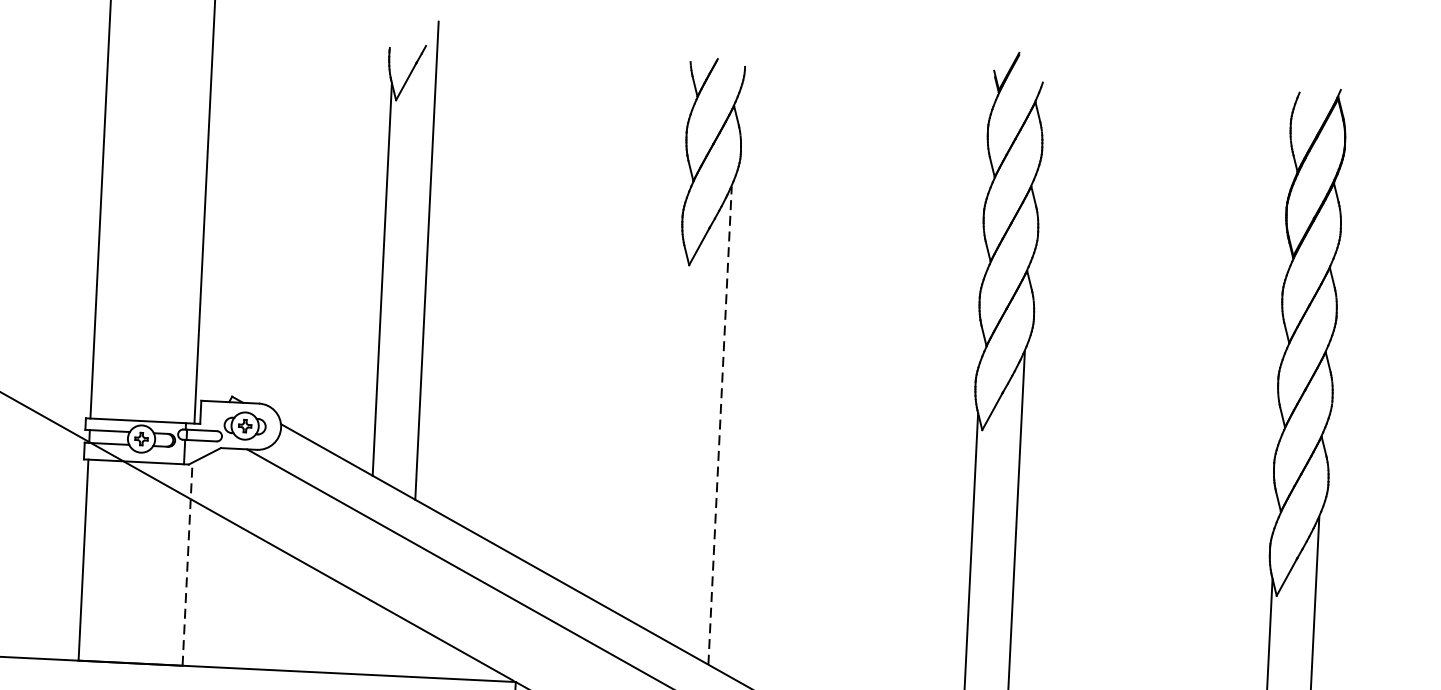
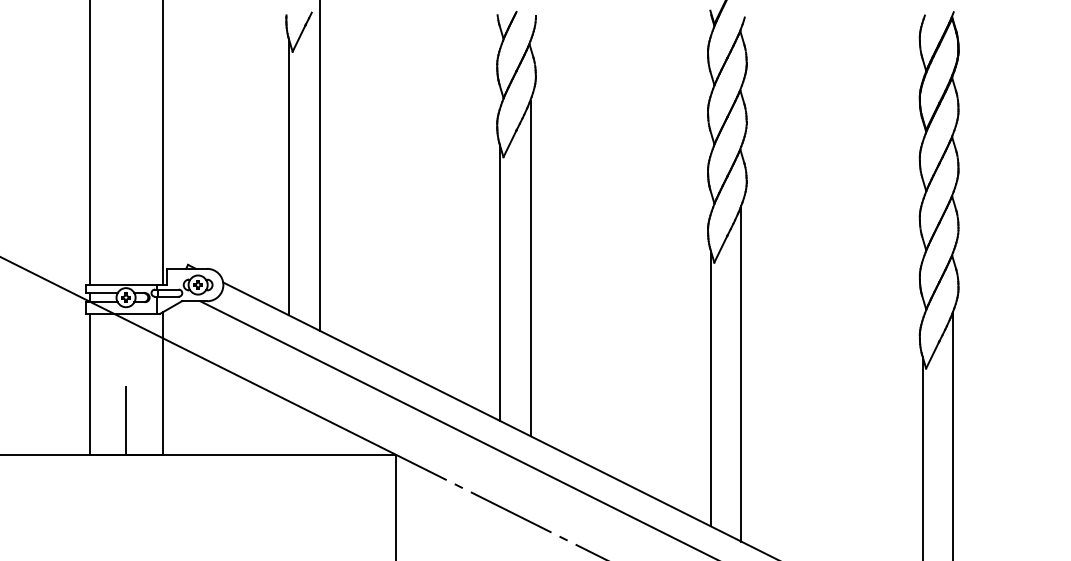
line: (719, 425) -> (530, 268), dashed -> solid
line: (676, 443) -> (500, 282), added
line: (187, 563) -> (162, 383), dashed -> solid
line: (133, 614) -> (126, 420), added

